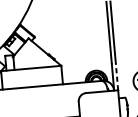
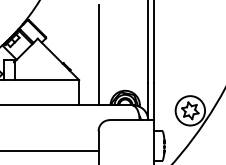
line: (73, 45) -> (98, 54), added
line: (116, 76) -> (153, 101), dashed -> solid

